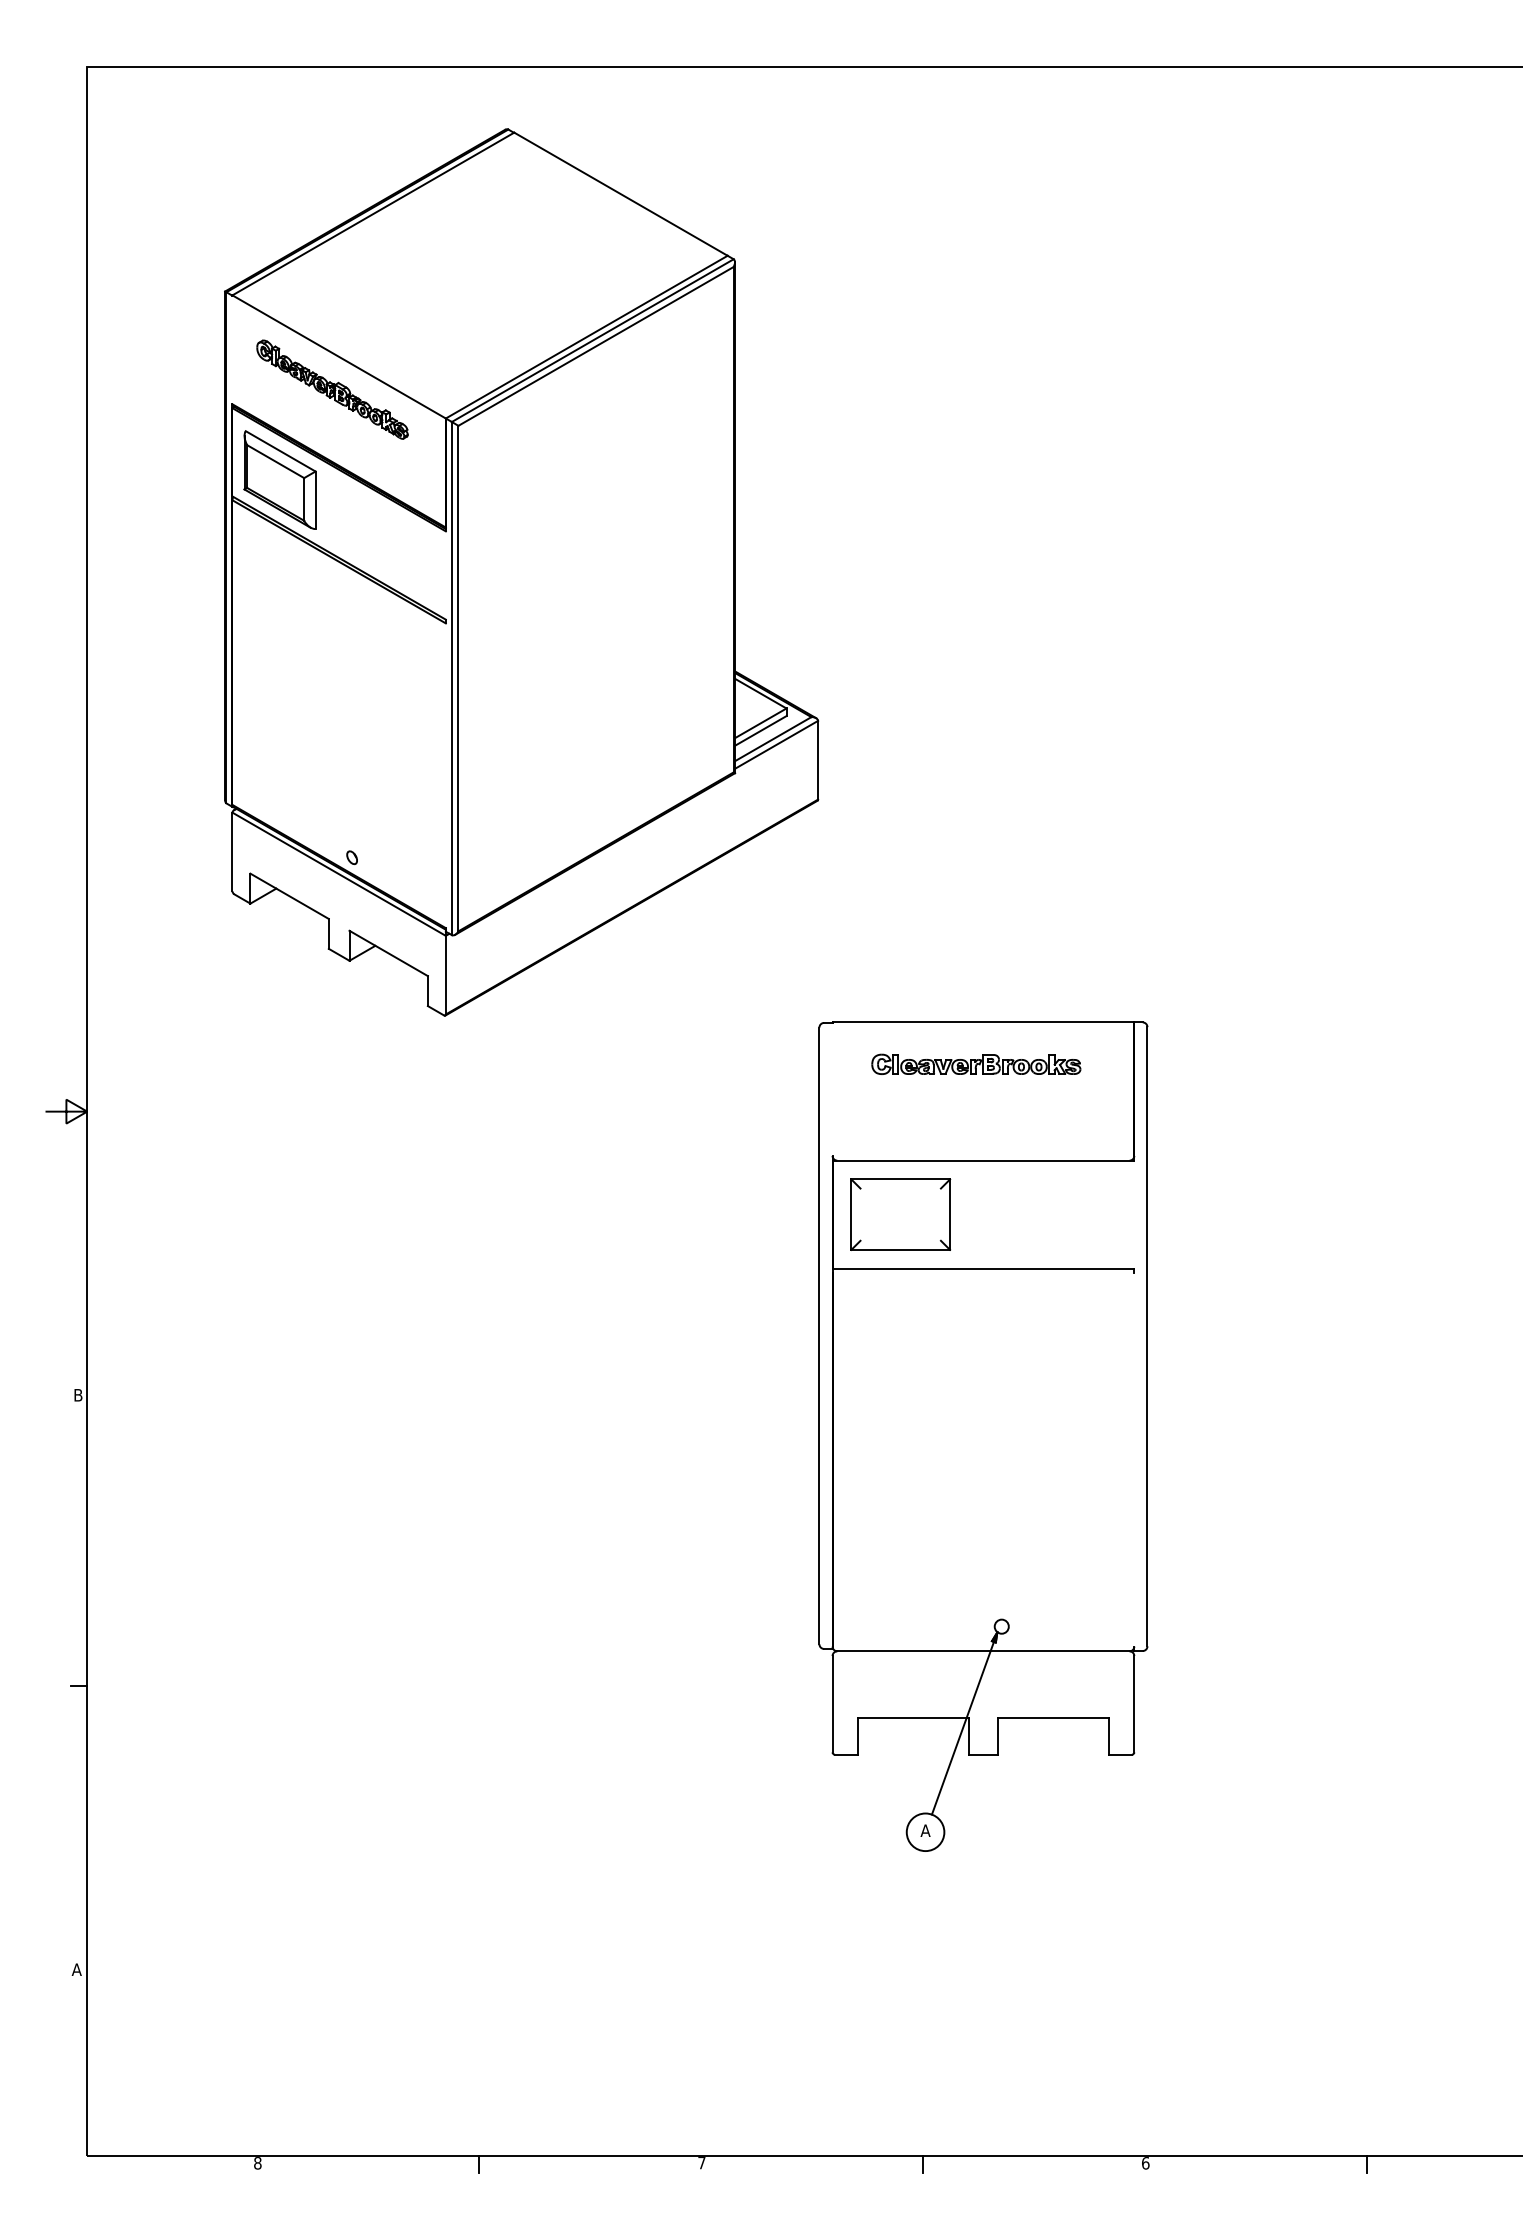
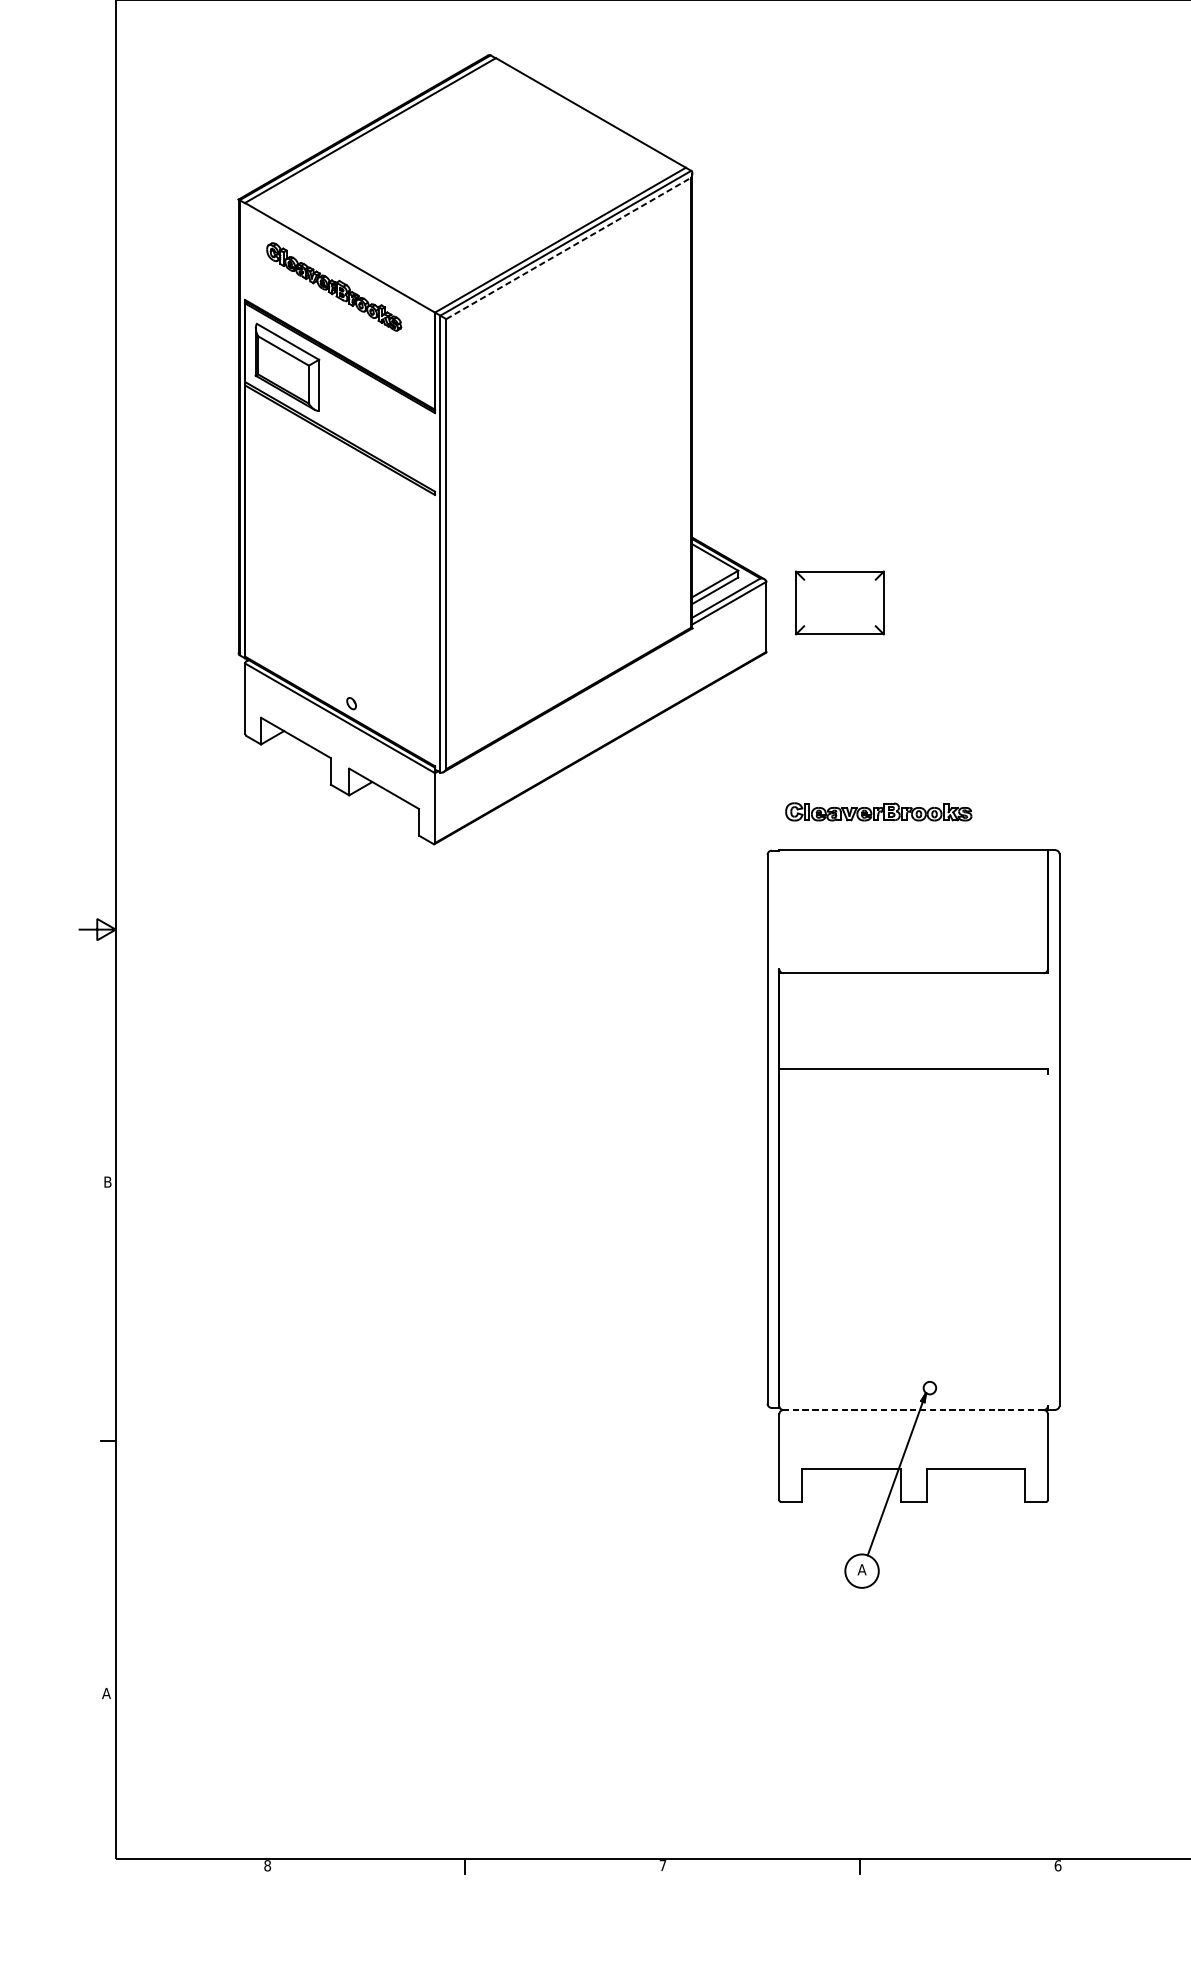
line: (596, 346) -> (569, 248), solid -> dashed
part: (976, 1063) -> (878, 811), moved
part: (900, 1214) -> (839, 602), moved
line: (982, 1651) -> (912, 1410), solid -> dashed

